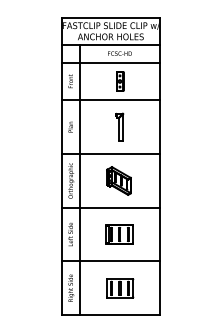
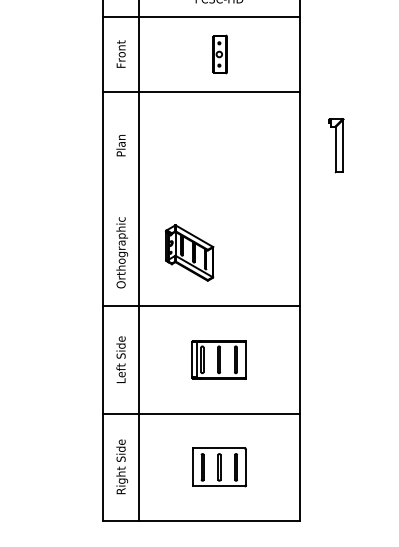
part: (119, 126) -> (336, 144), moved
line: (110, 154) -> (200, 200), removed
part: (118, 180) -> (188, 252), moved

